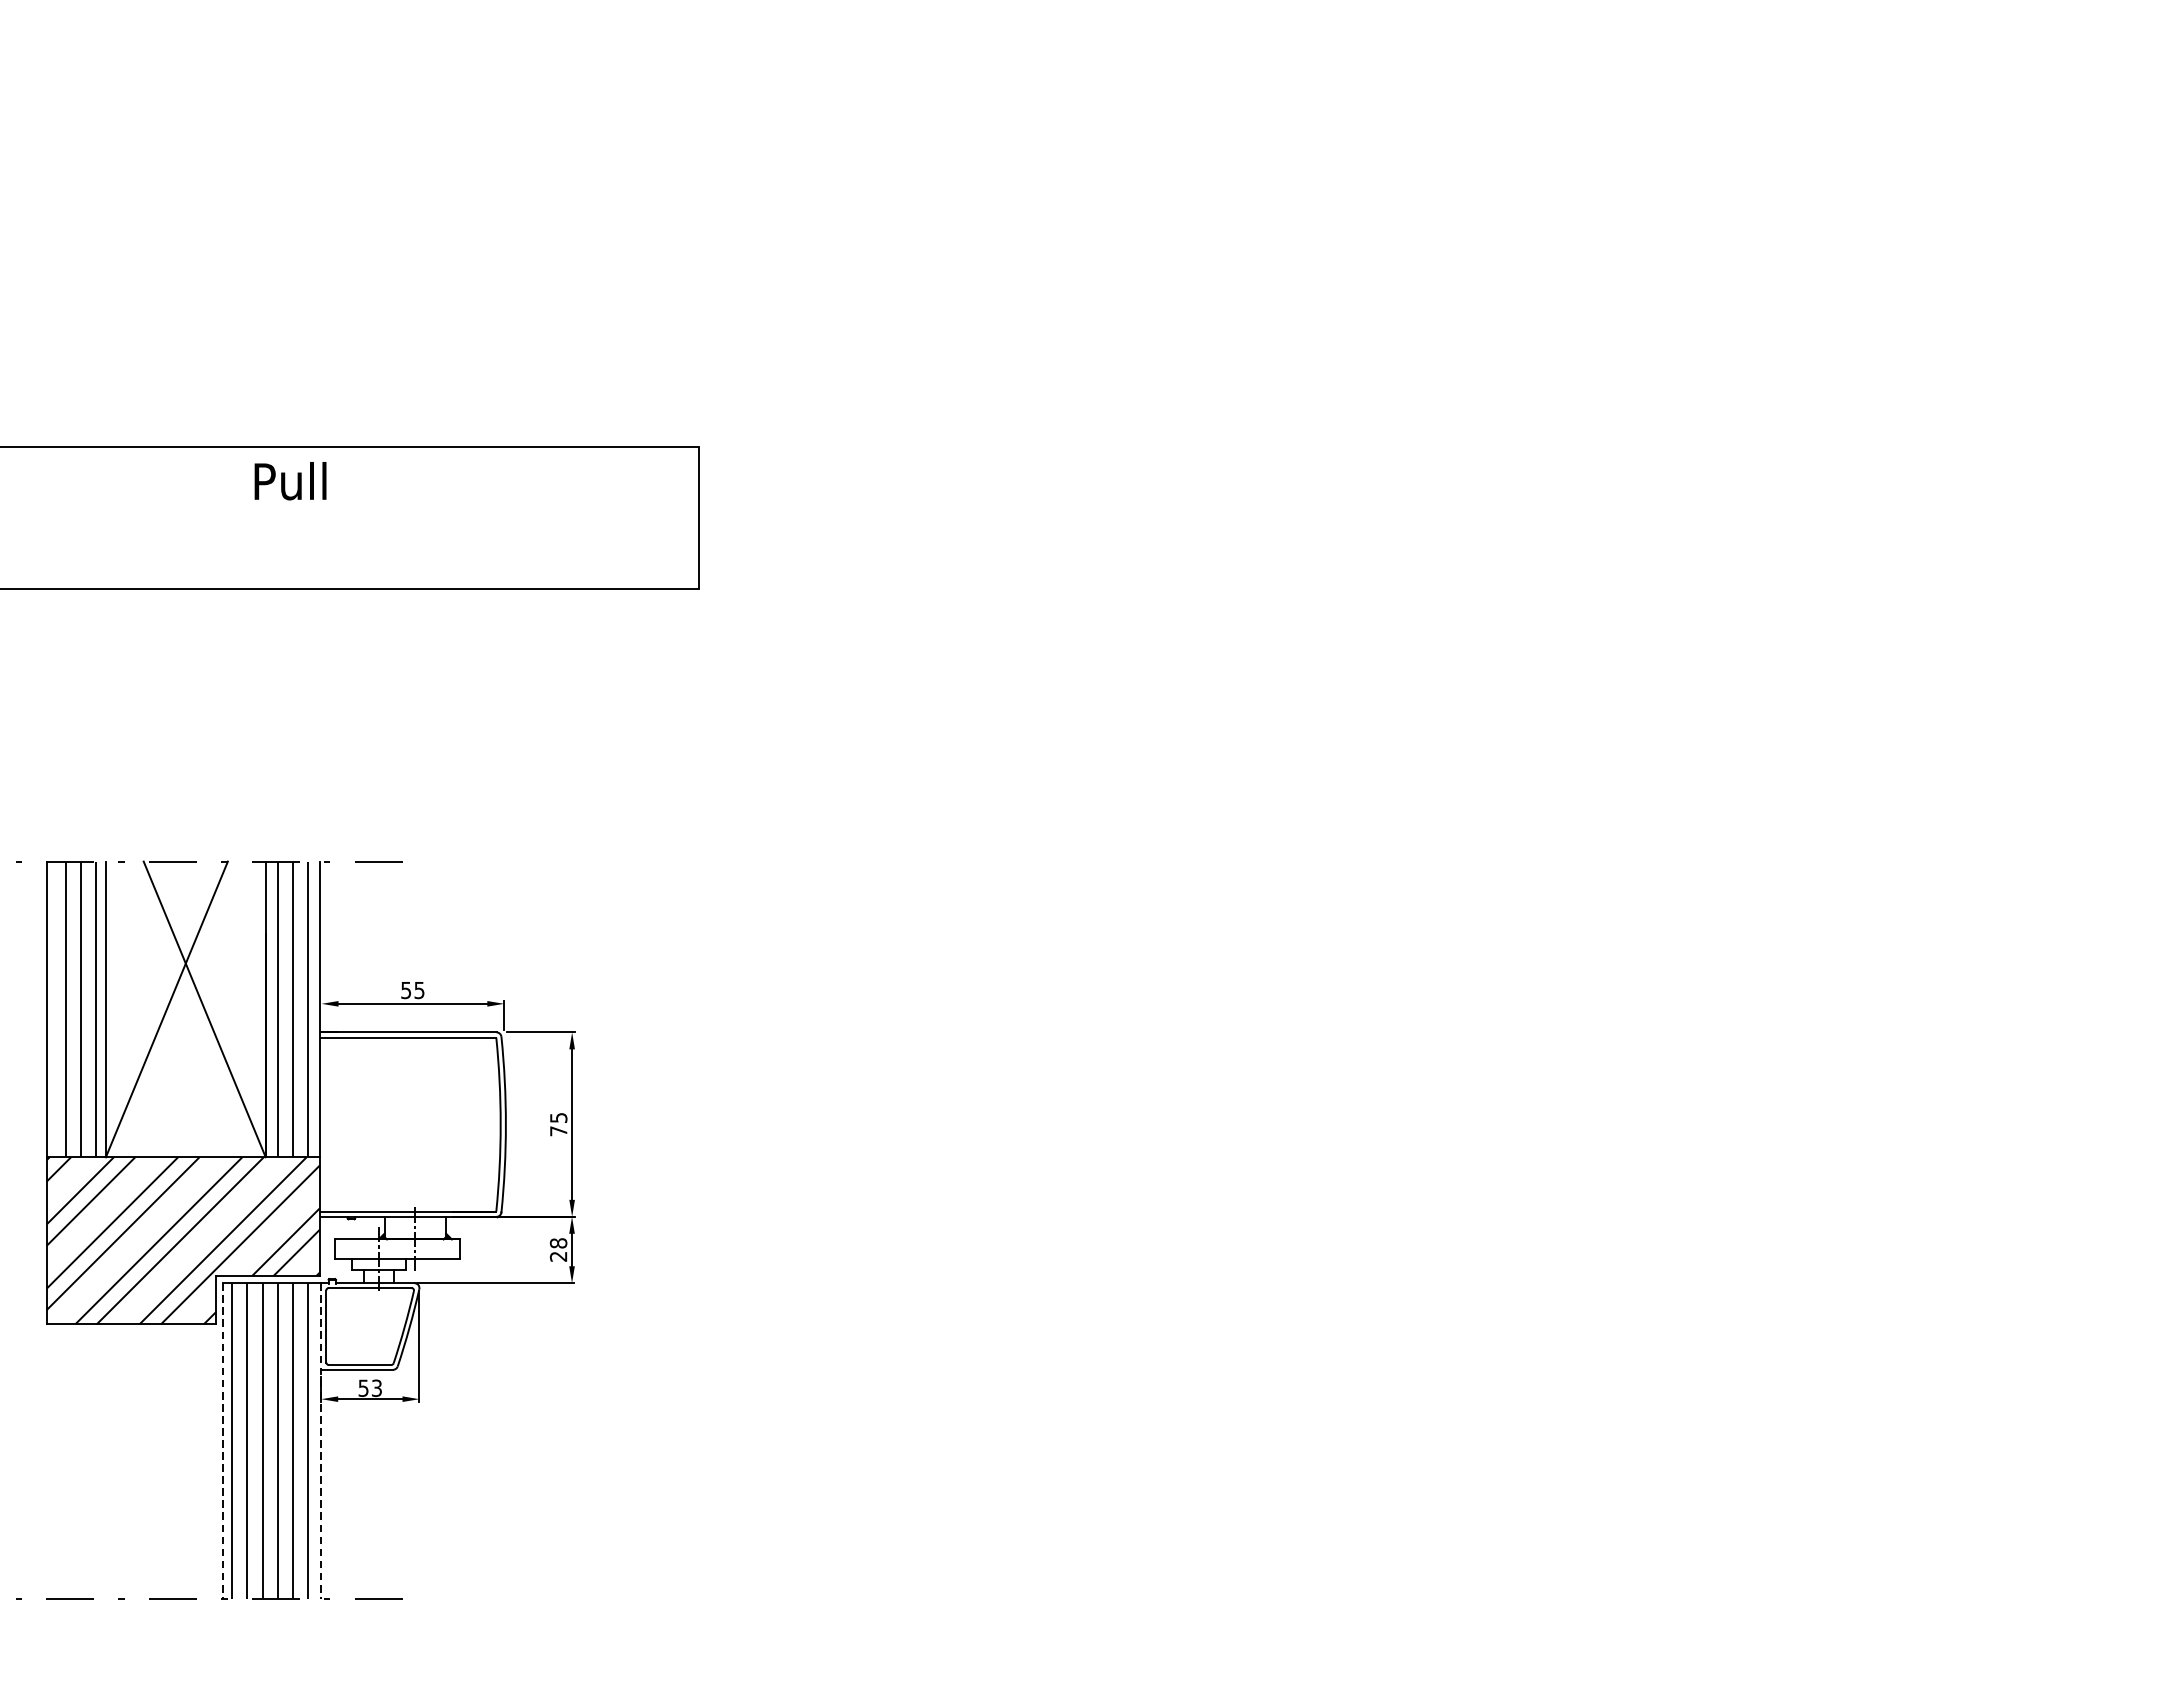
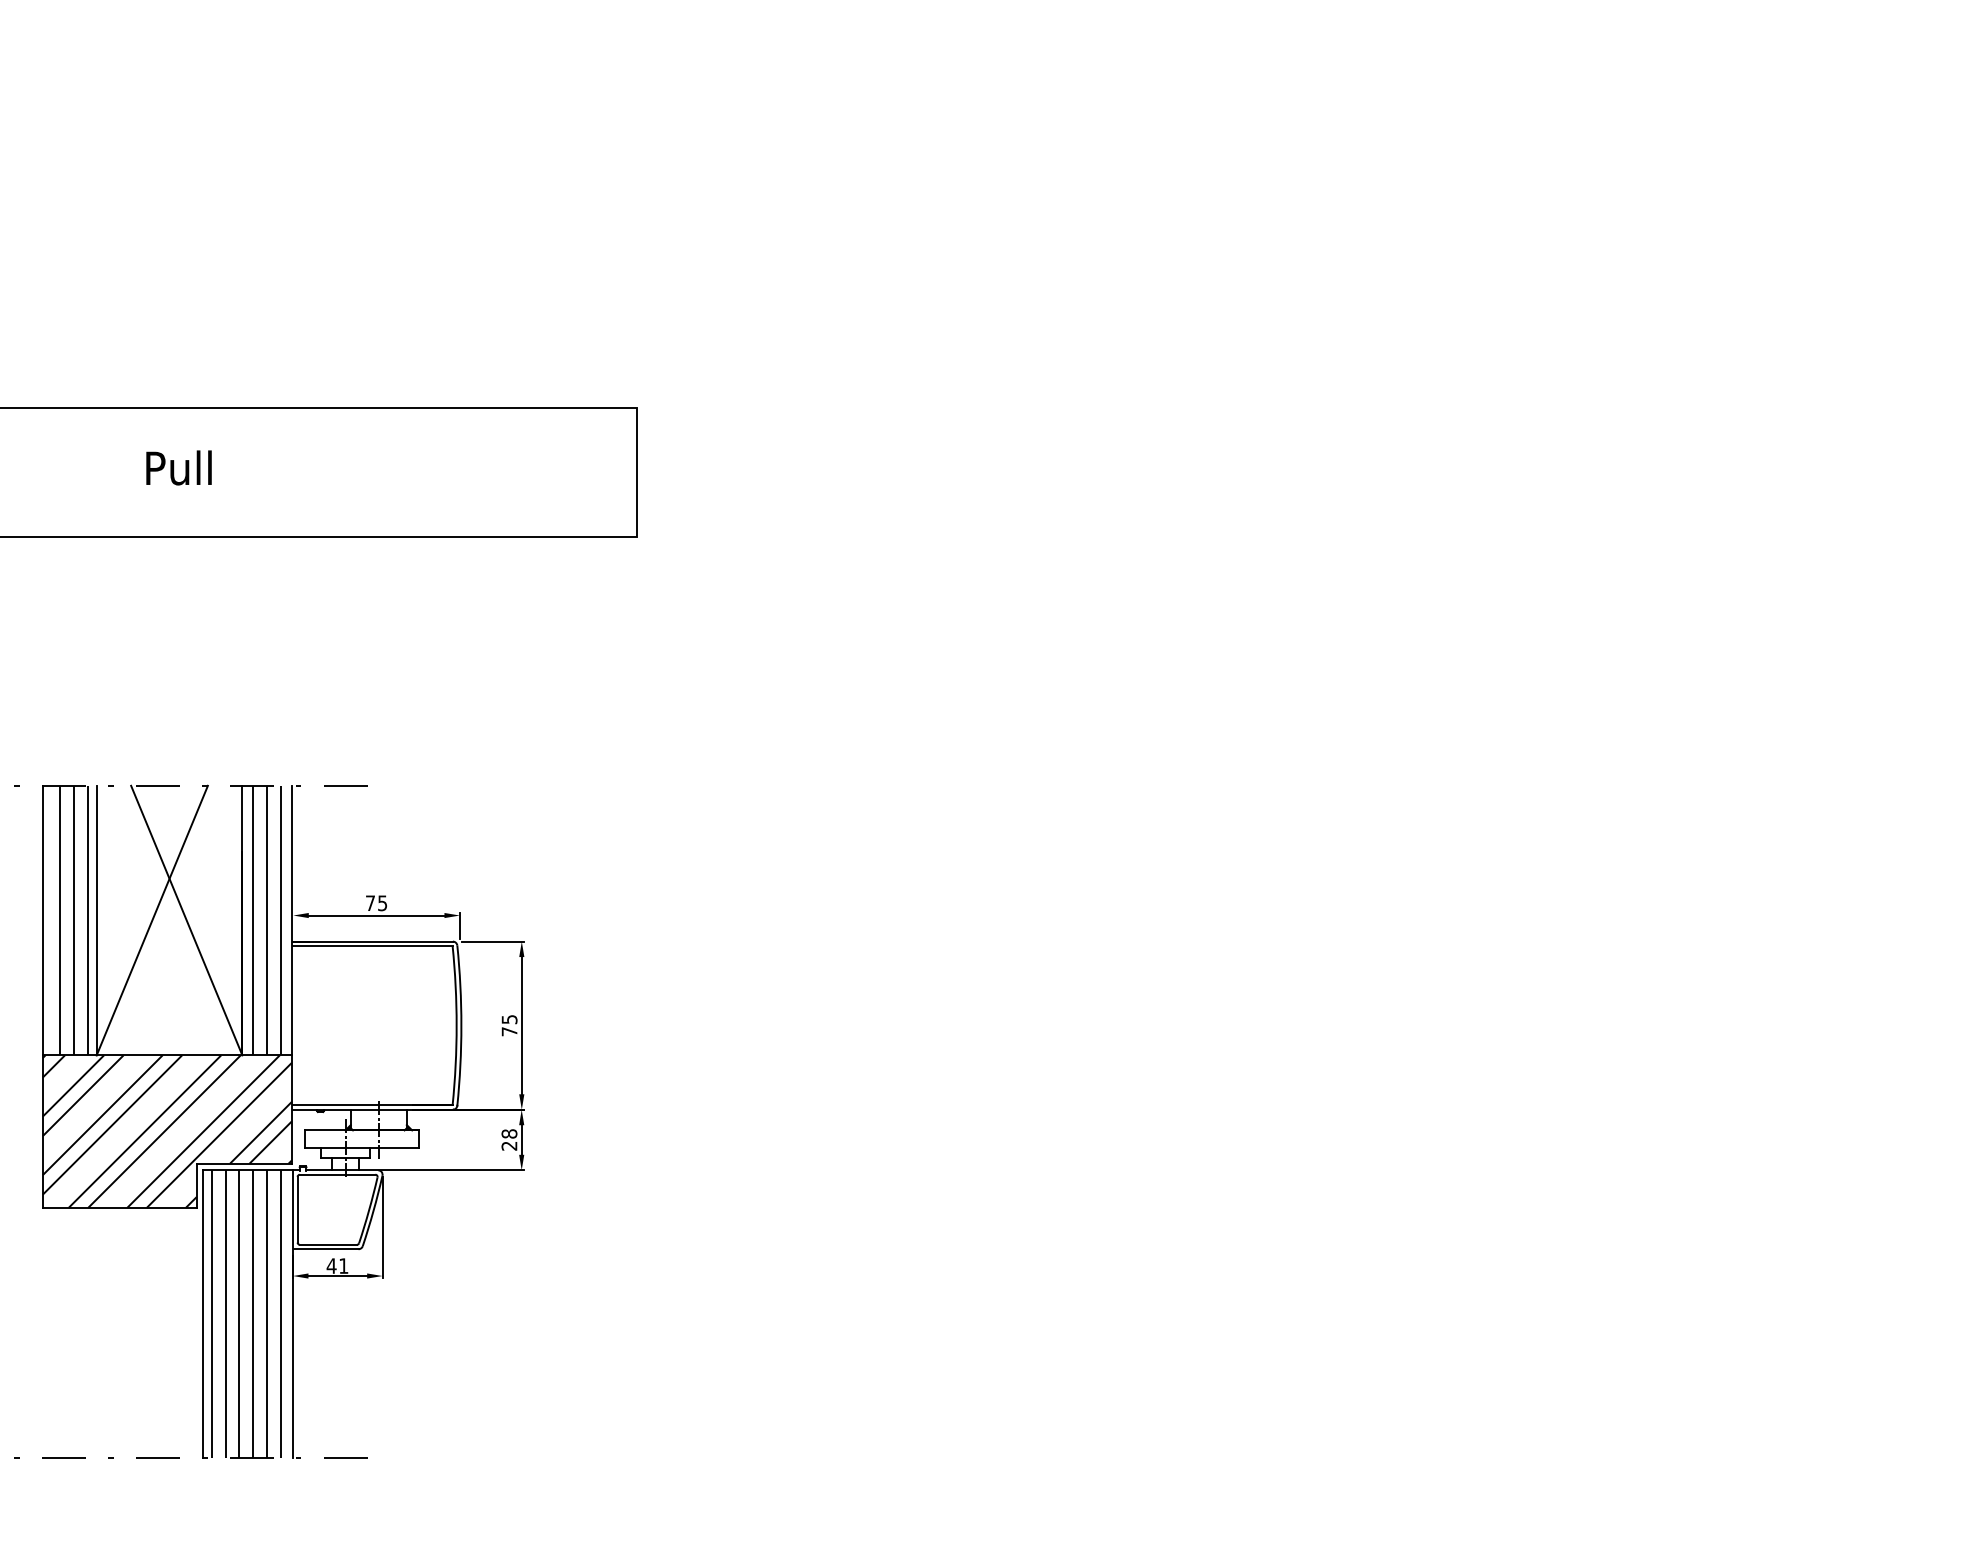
text: (289, 480) -> (178, 467), moved
text: (406, 990) -> (370, 903), 55 -> 75
text: (370, 1388) -> (337, 1266), 53 -> 41
line: (223, 1441) -> (203, 1314), dashed -> solid
line: (321, 1441) -> (293, 1314), dashed -> solid

